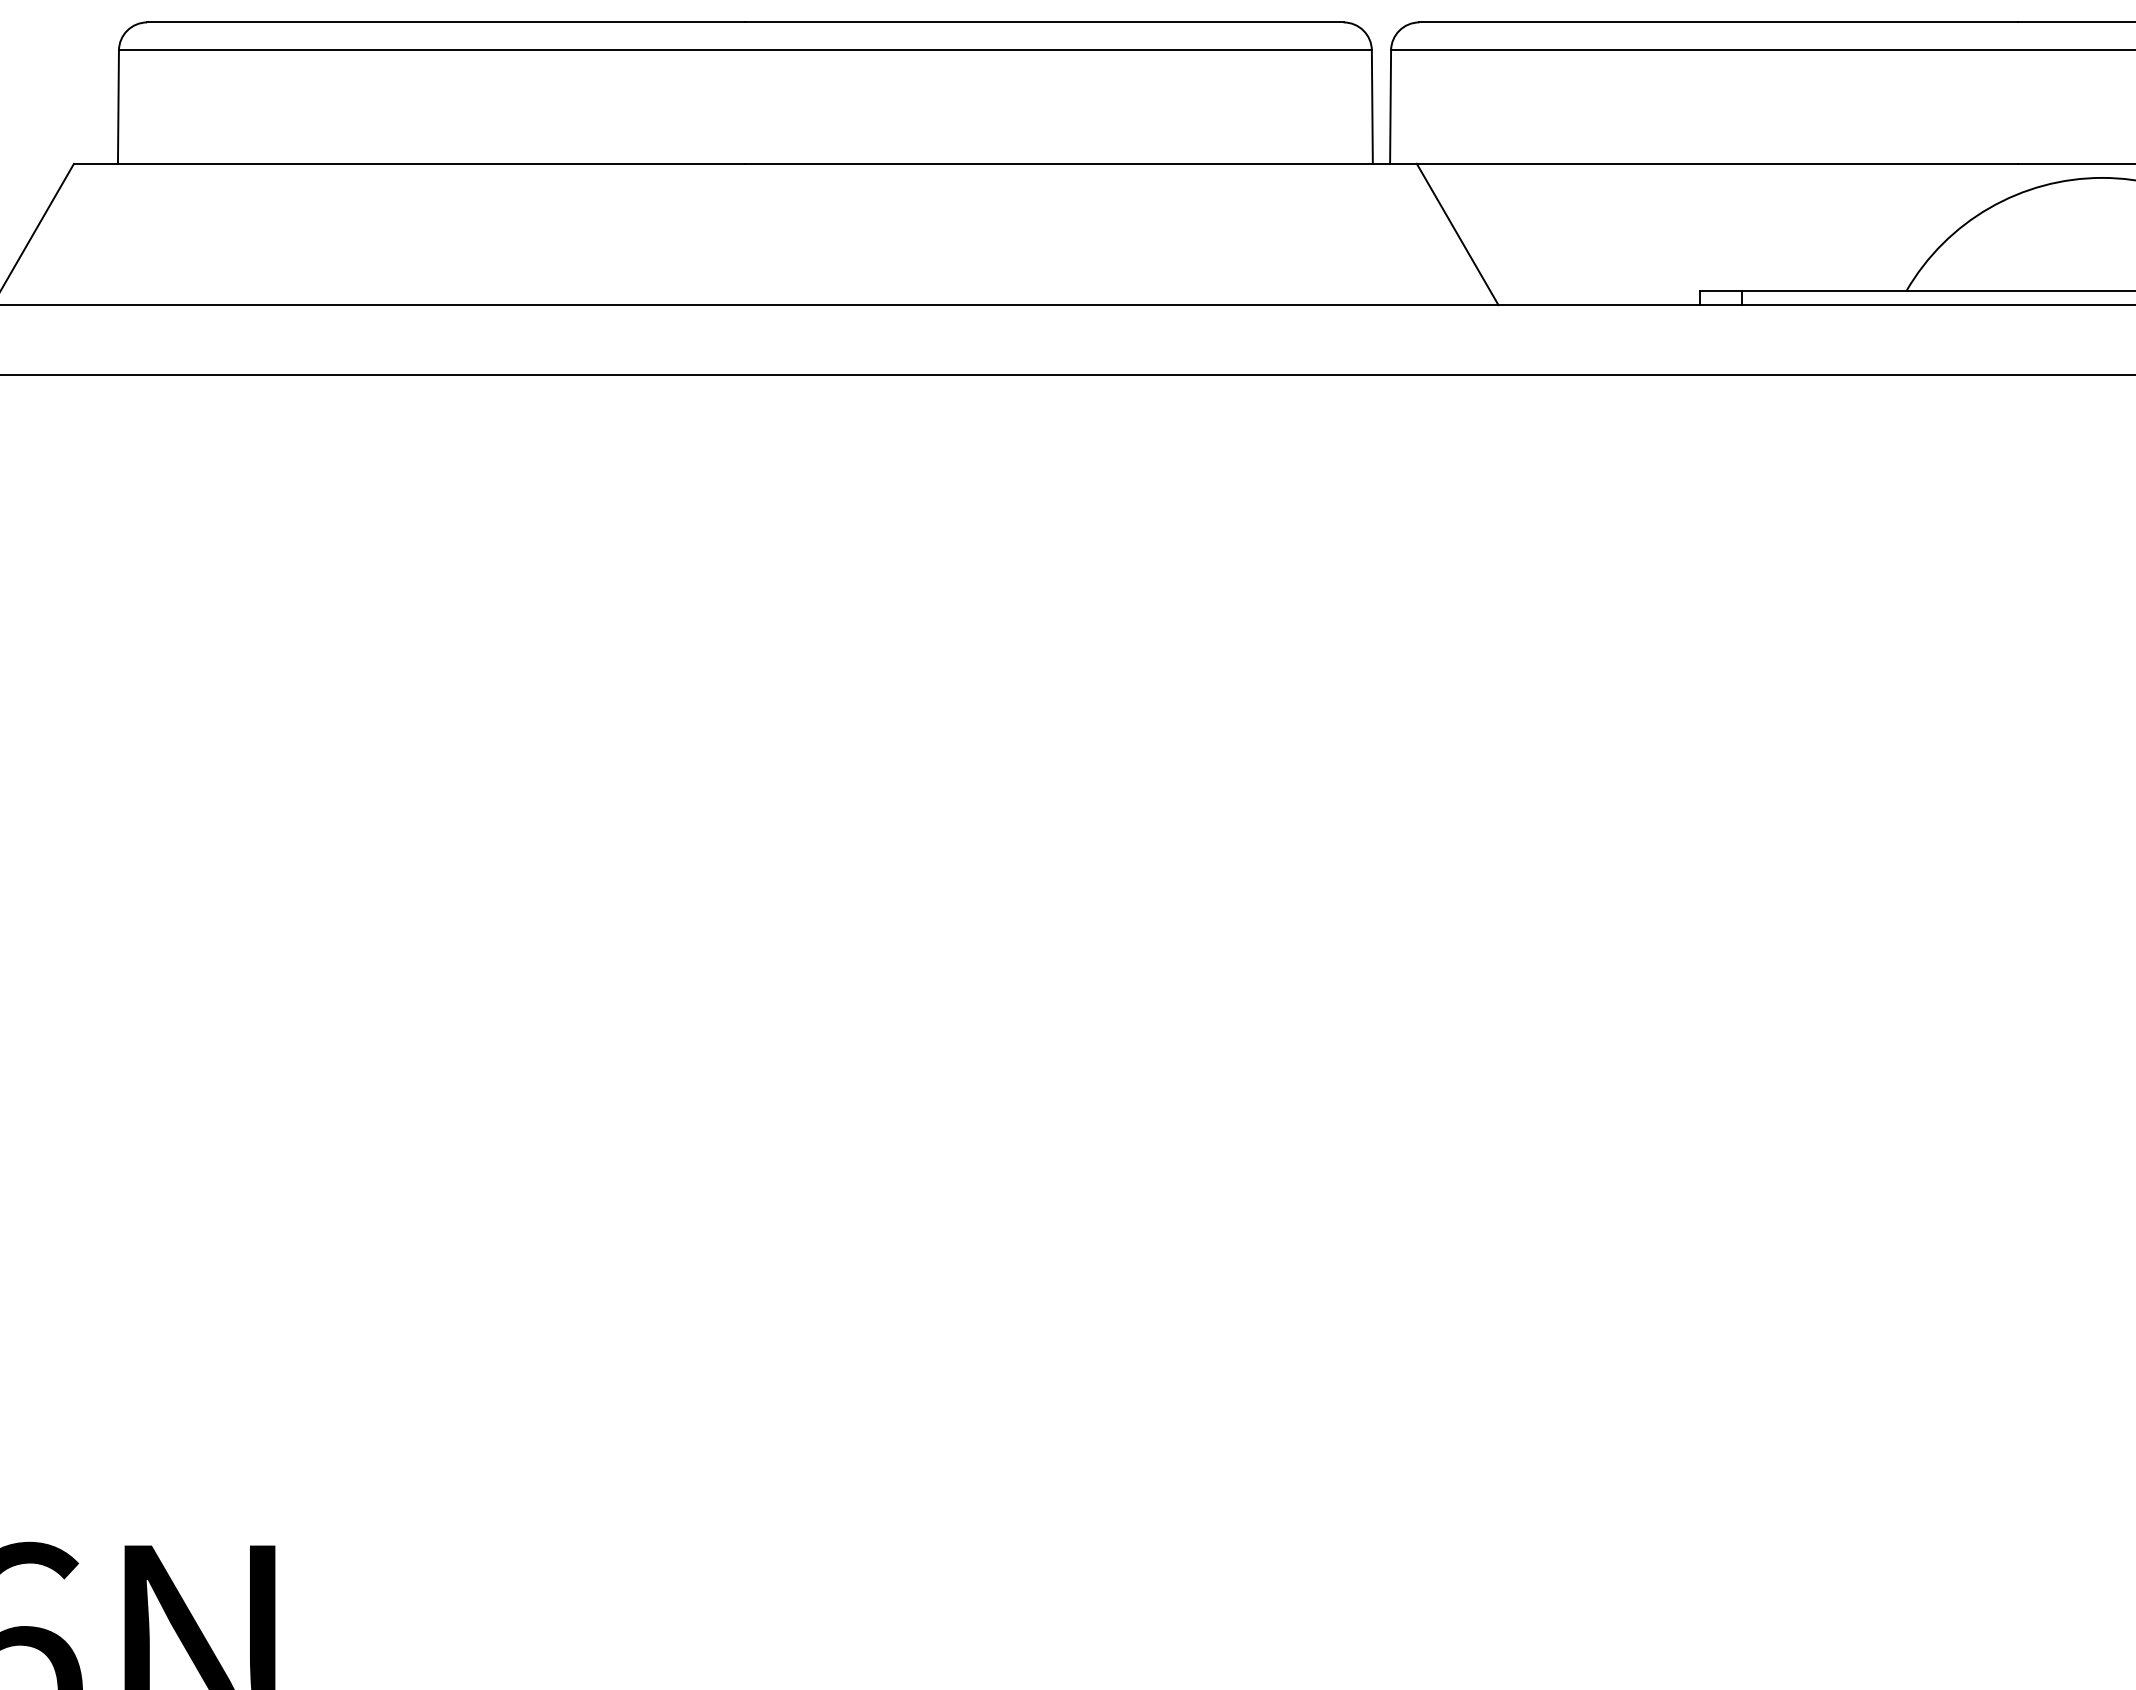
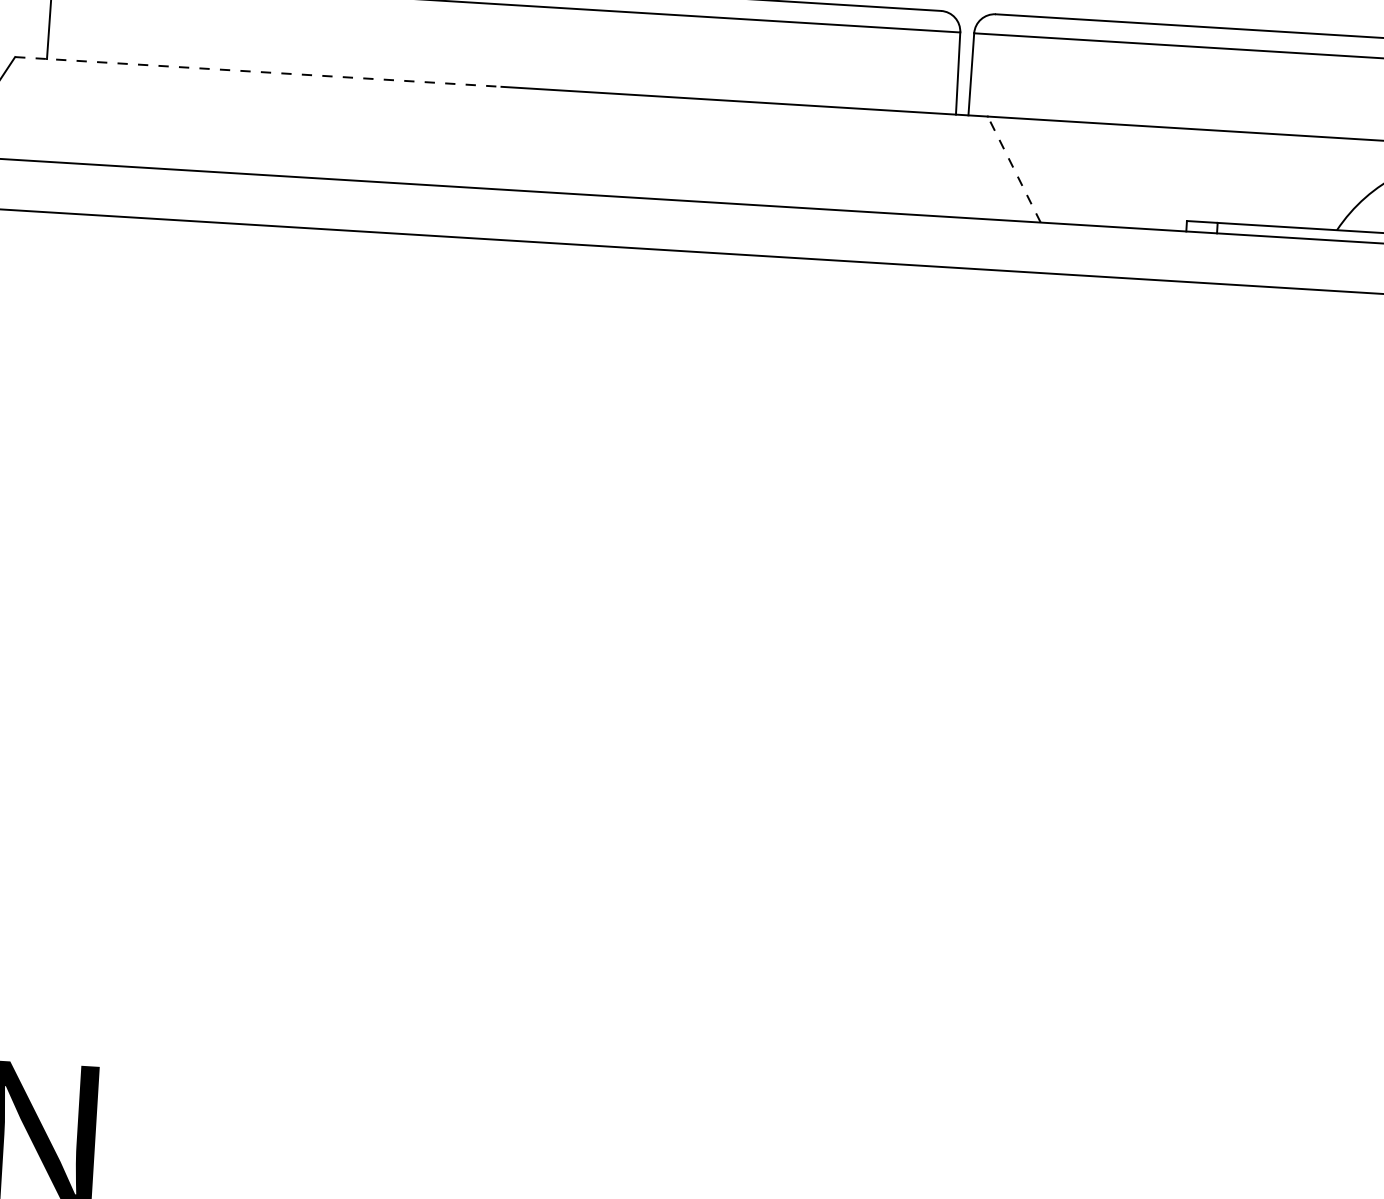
line: (409, 163) -> (258, 71), solid -> dashed
line: (1457, 234) -> (1014, 169), solid -> dashed

